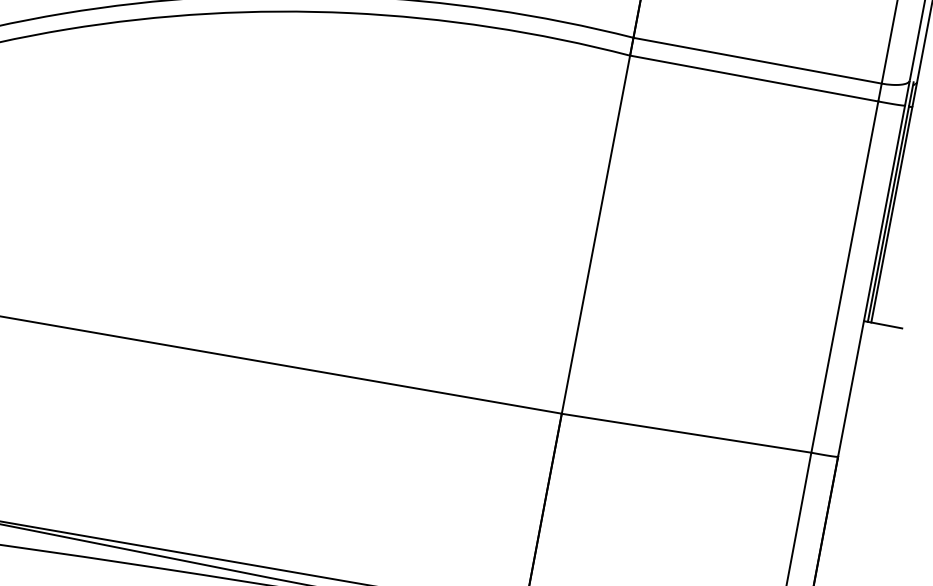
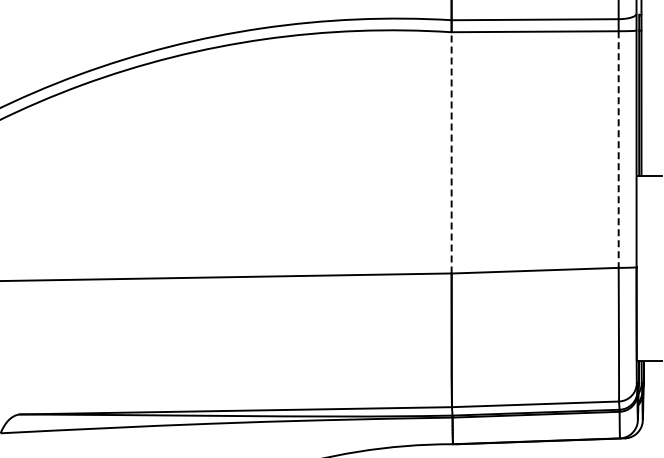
line: (595, 234) -> (451, 152), solid -> dashed
line: (844, 278) -> (618, 150), solid -> dashed

